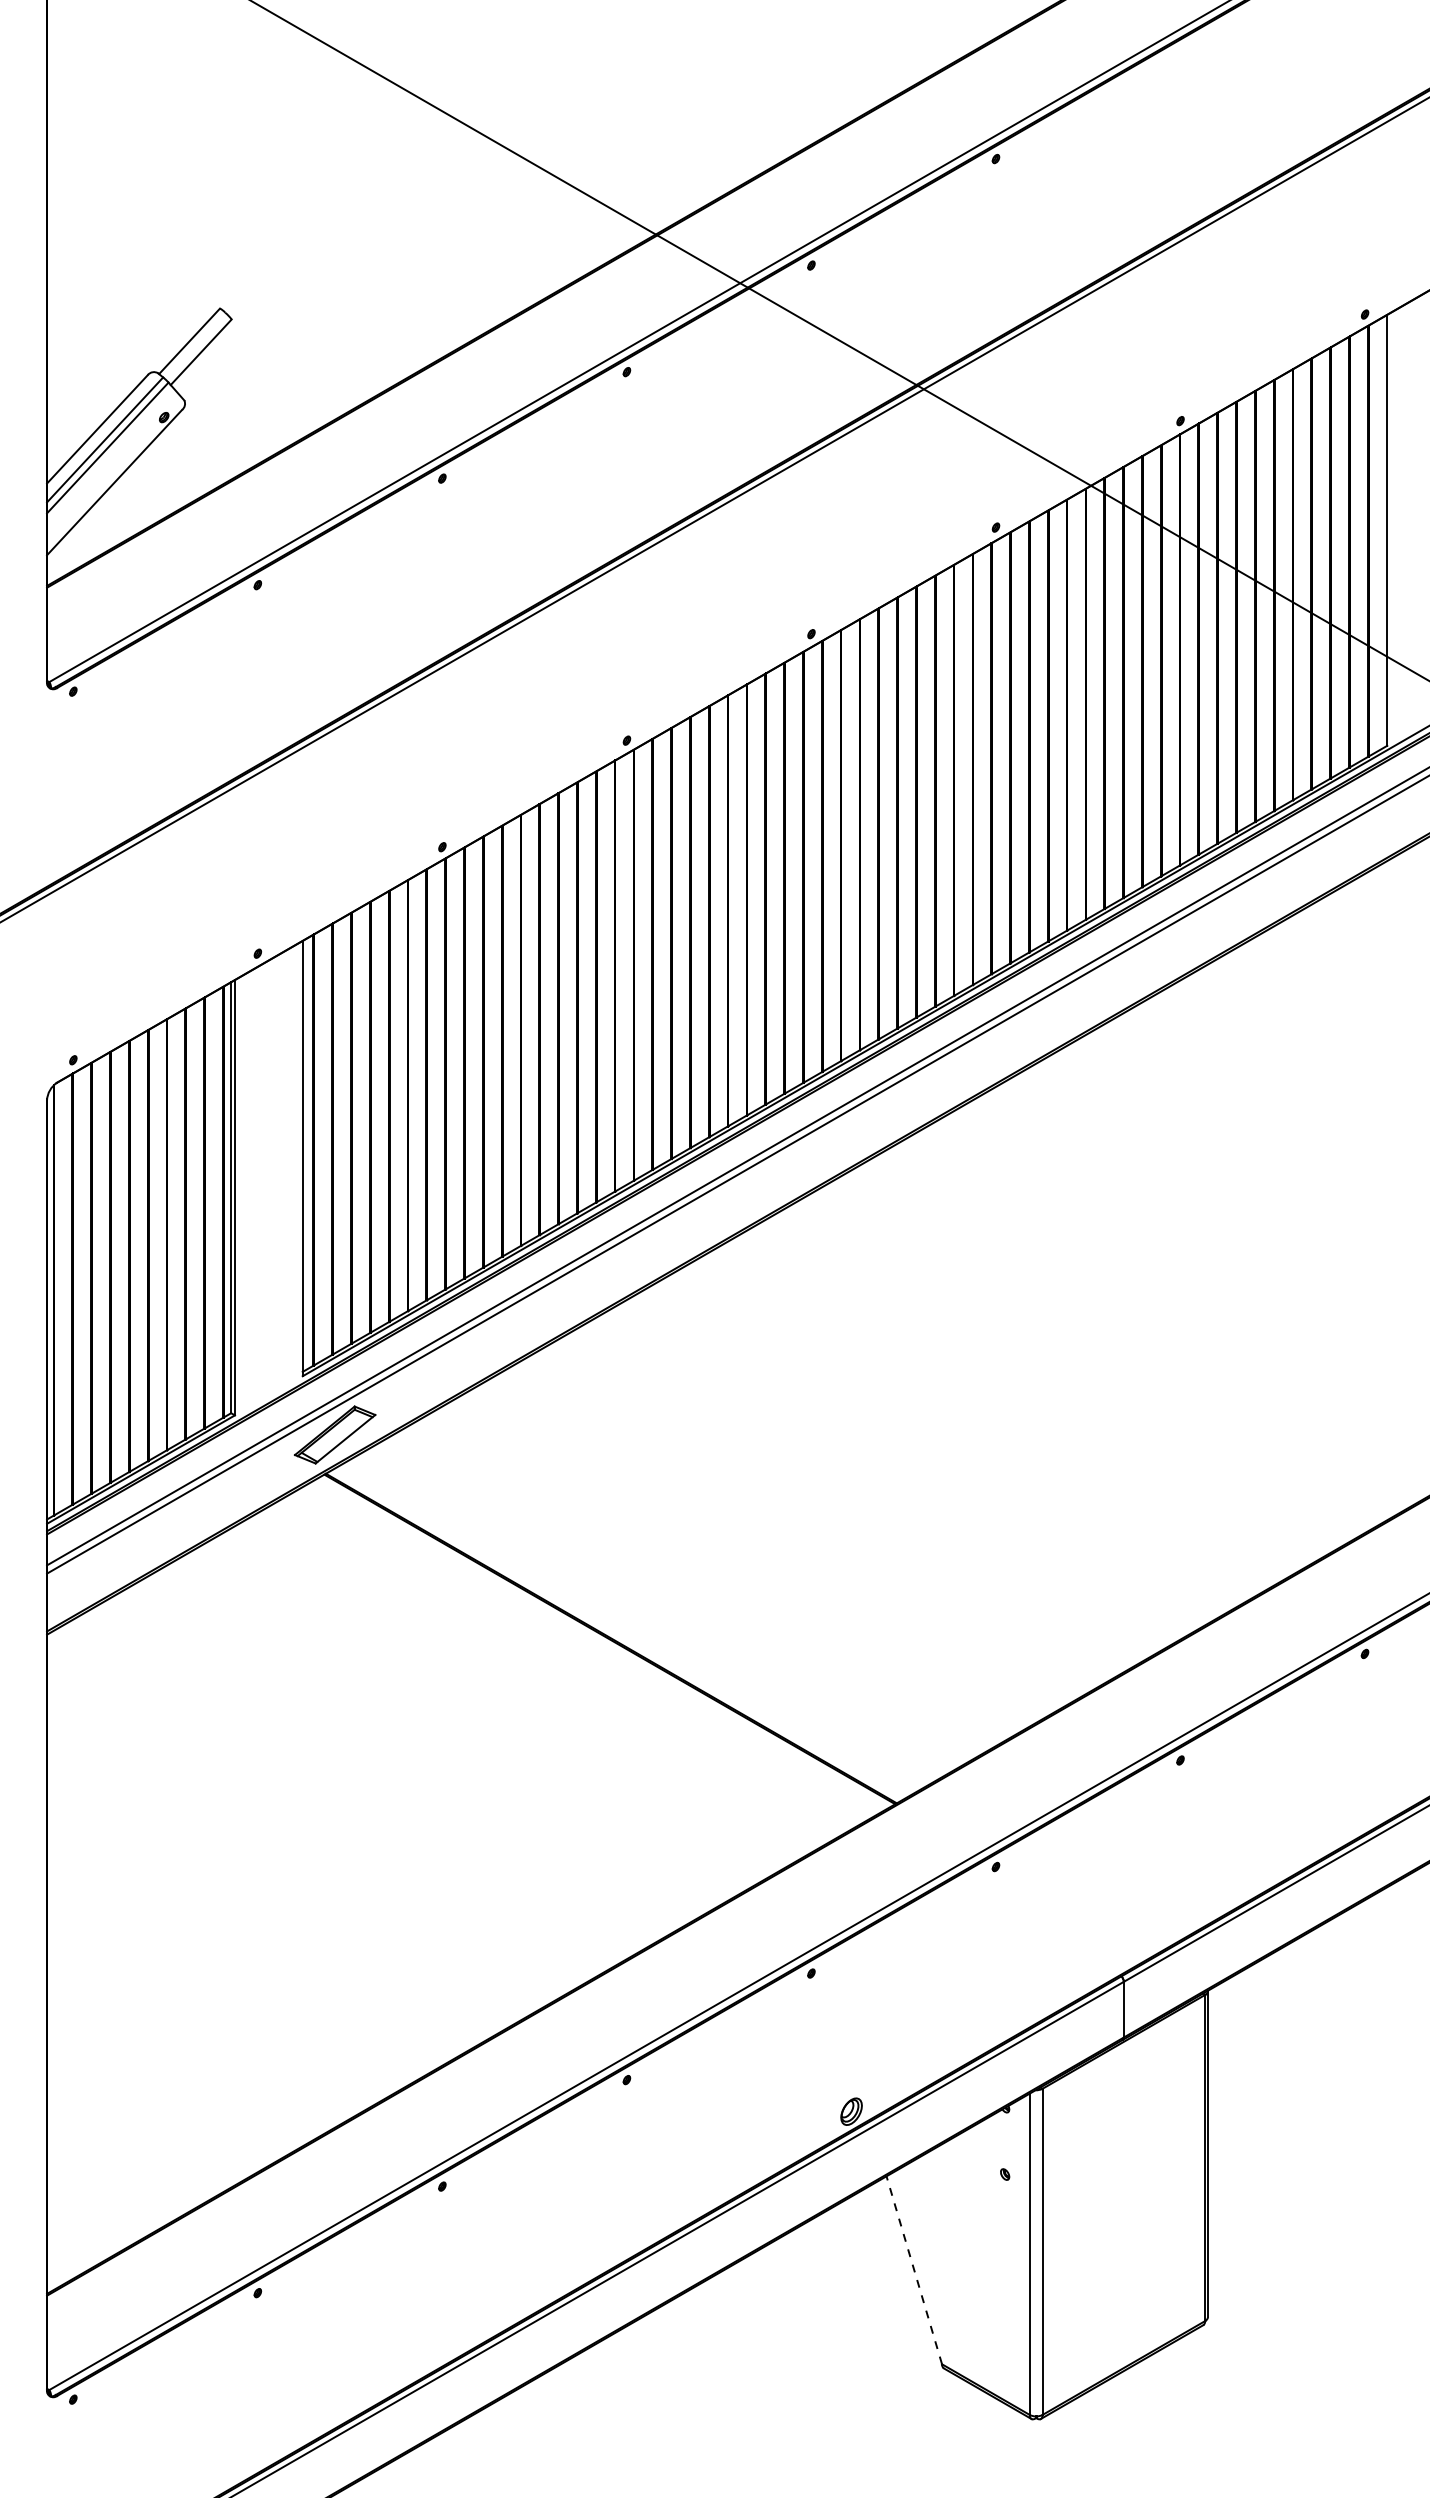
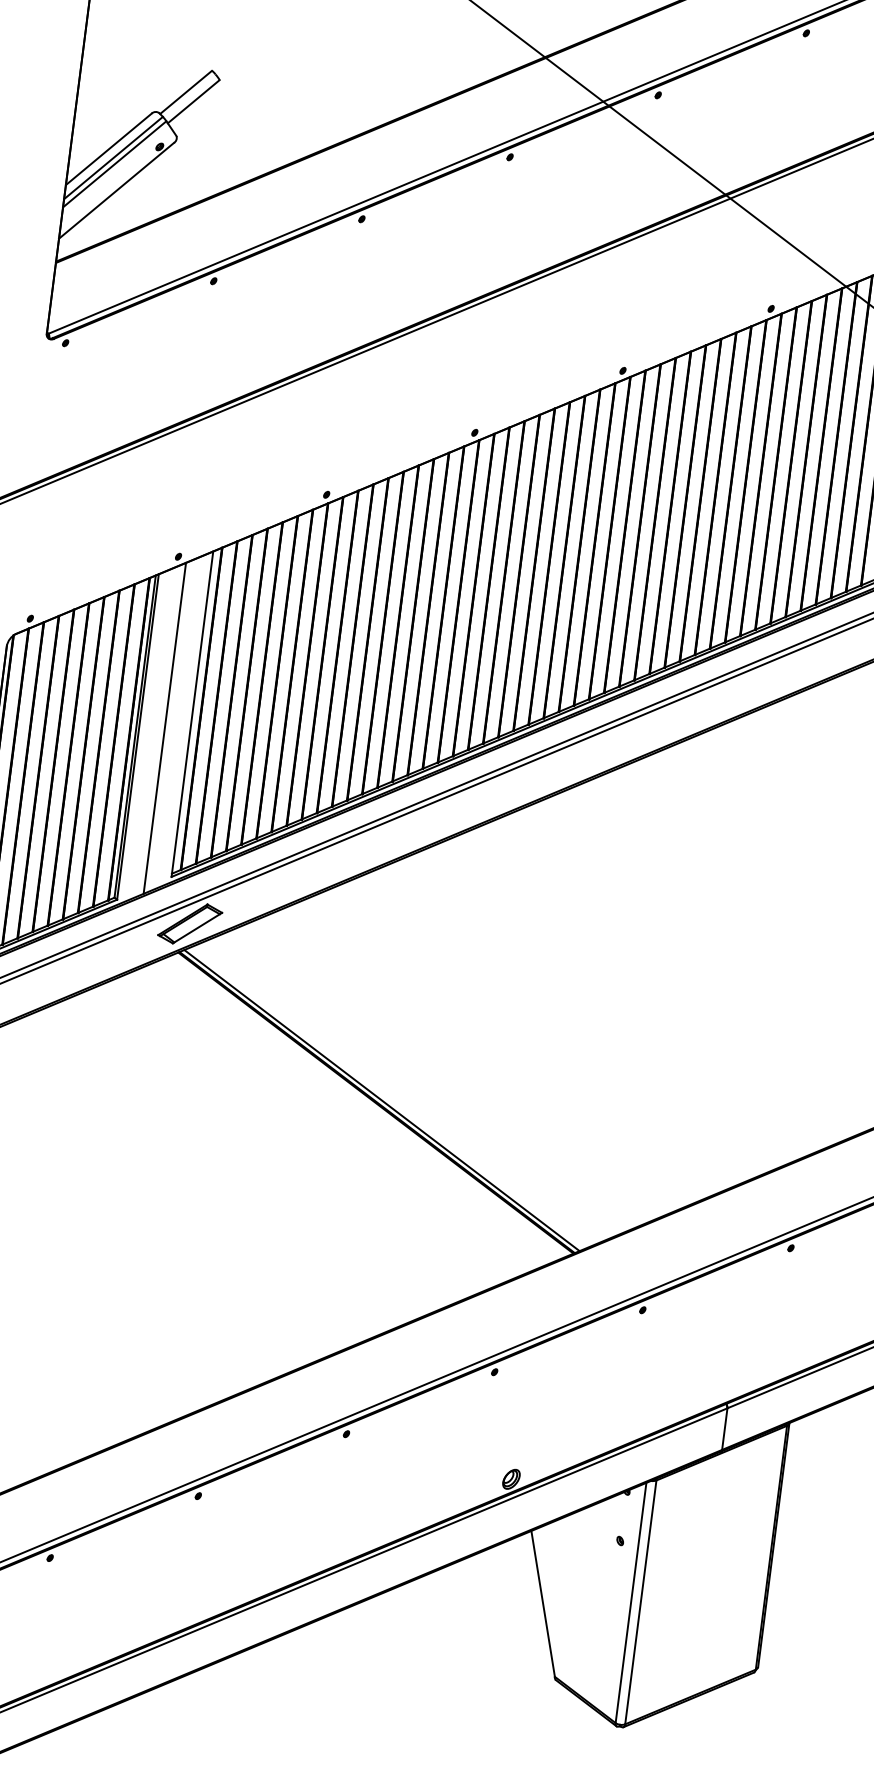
line: (268, 1181) -> (164, 728), added
line: (616, 1634) -> (381, 1100), added
line: (914, 2270) -> (543, 1604), dashed -> solid

